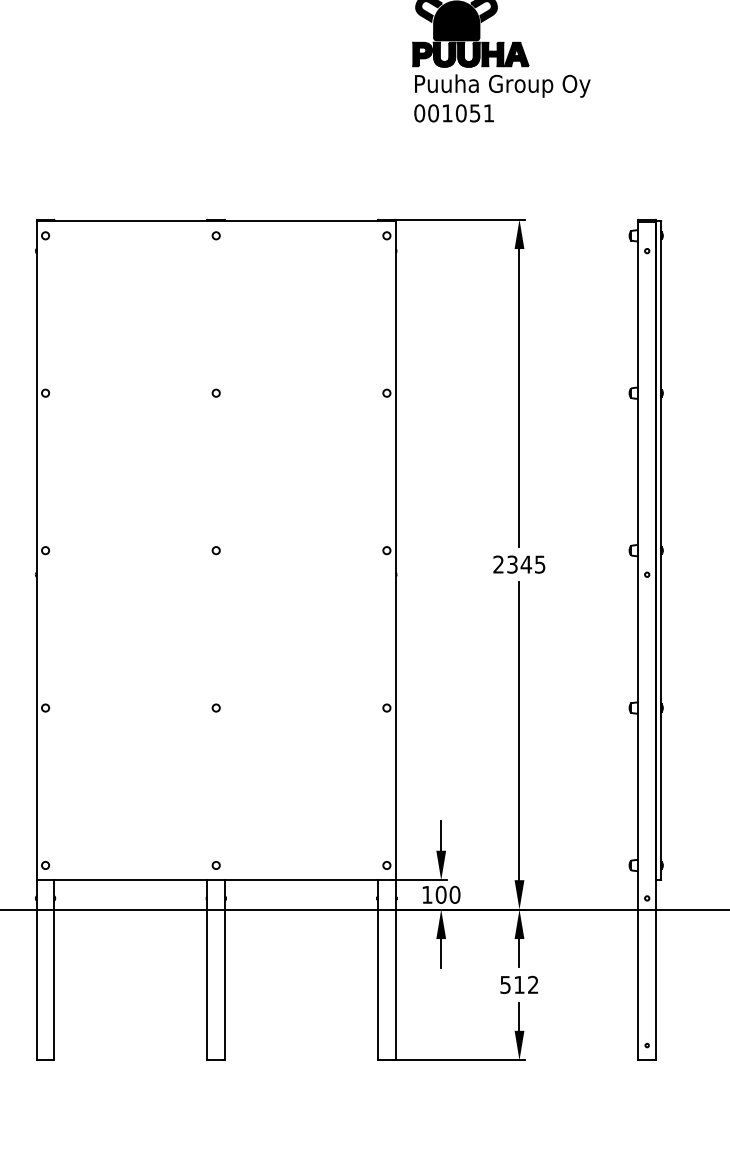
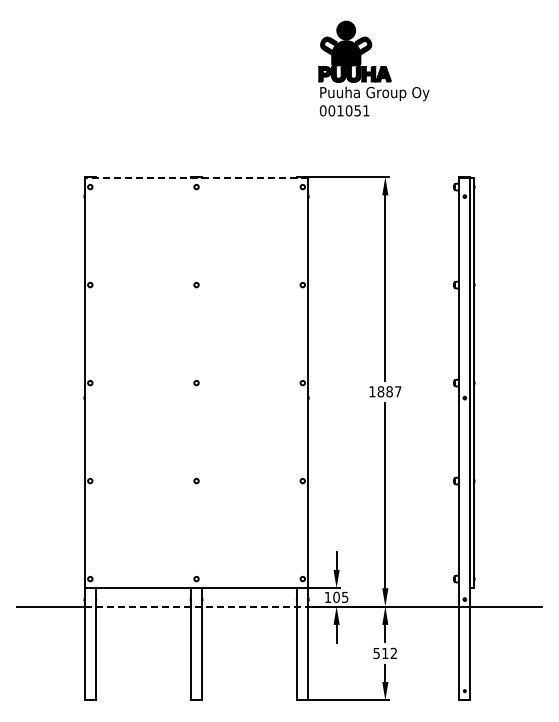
line: (216, 220) -> (196, 177), solid -> dashed
text: (519, 564) -> (385, 391), 2345 -> 1887
text: (453, 893) -> (344, 596), 100 -> 105
line: (217, 909) -> (197, 606), solid -> dashed

